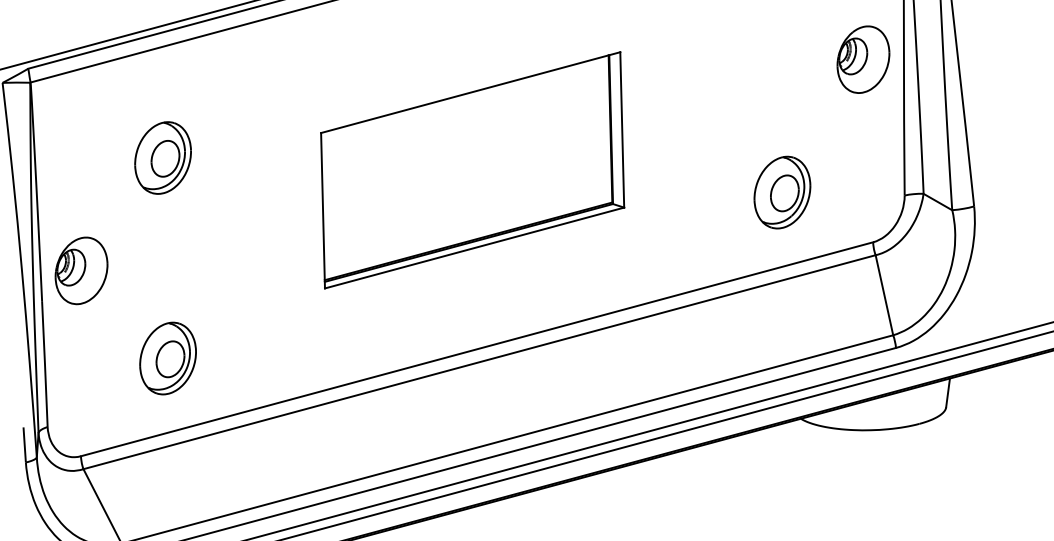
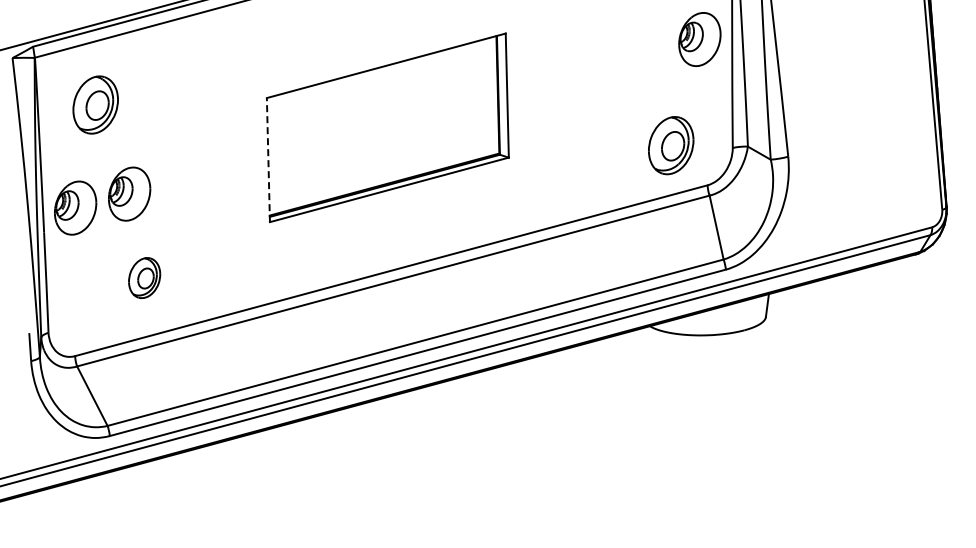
part: (162, 157) -> (95, 104), moved
part: (782, 192) -> (671, 145), moved
line: (323, 209) -> (268, 159), solid -> dashed
part: (149, 252) -> (129, 193), added
part: (167, 357) -> (144, 277), size x0.7

